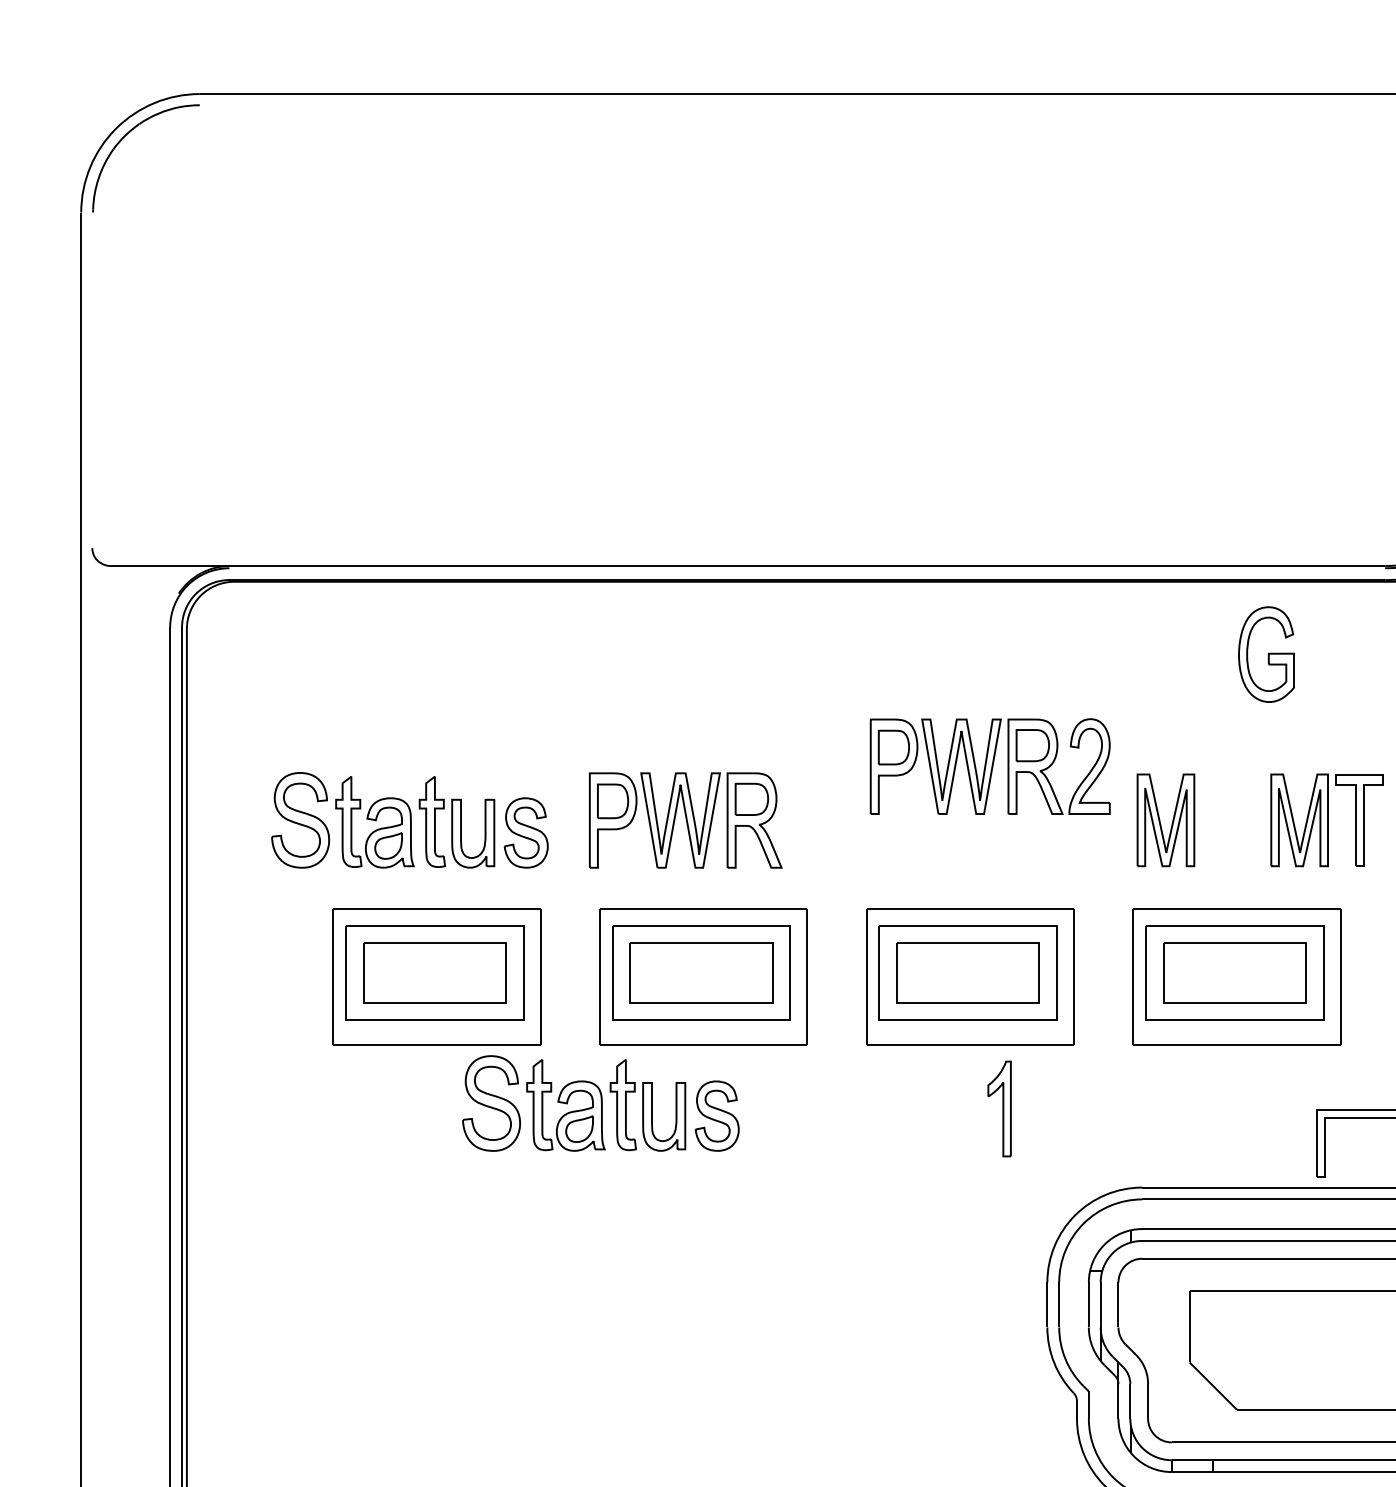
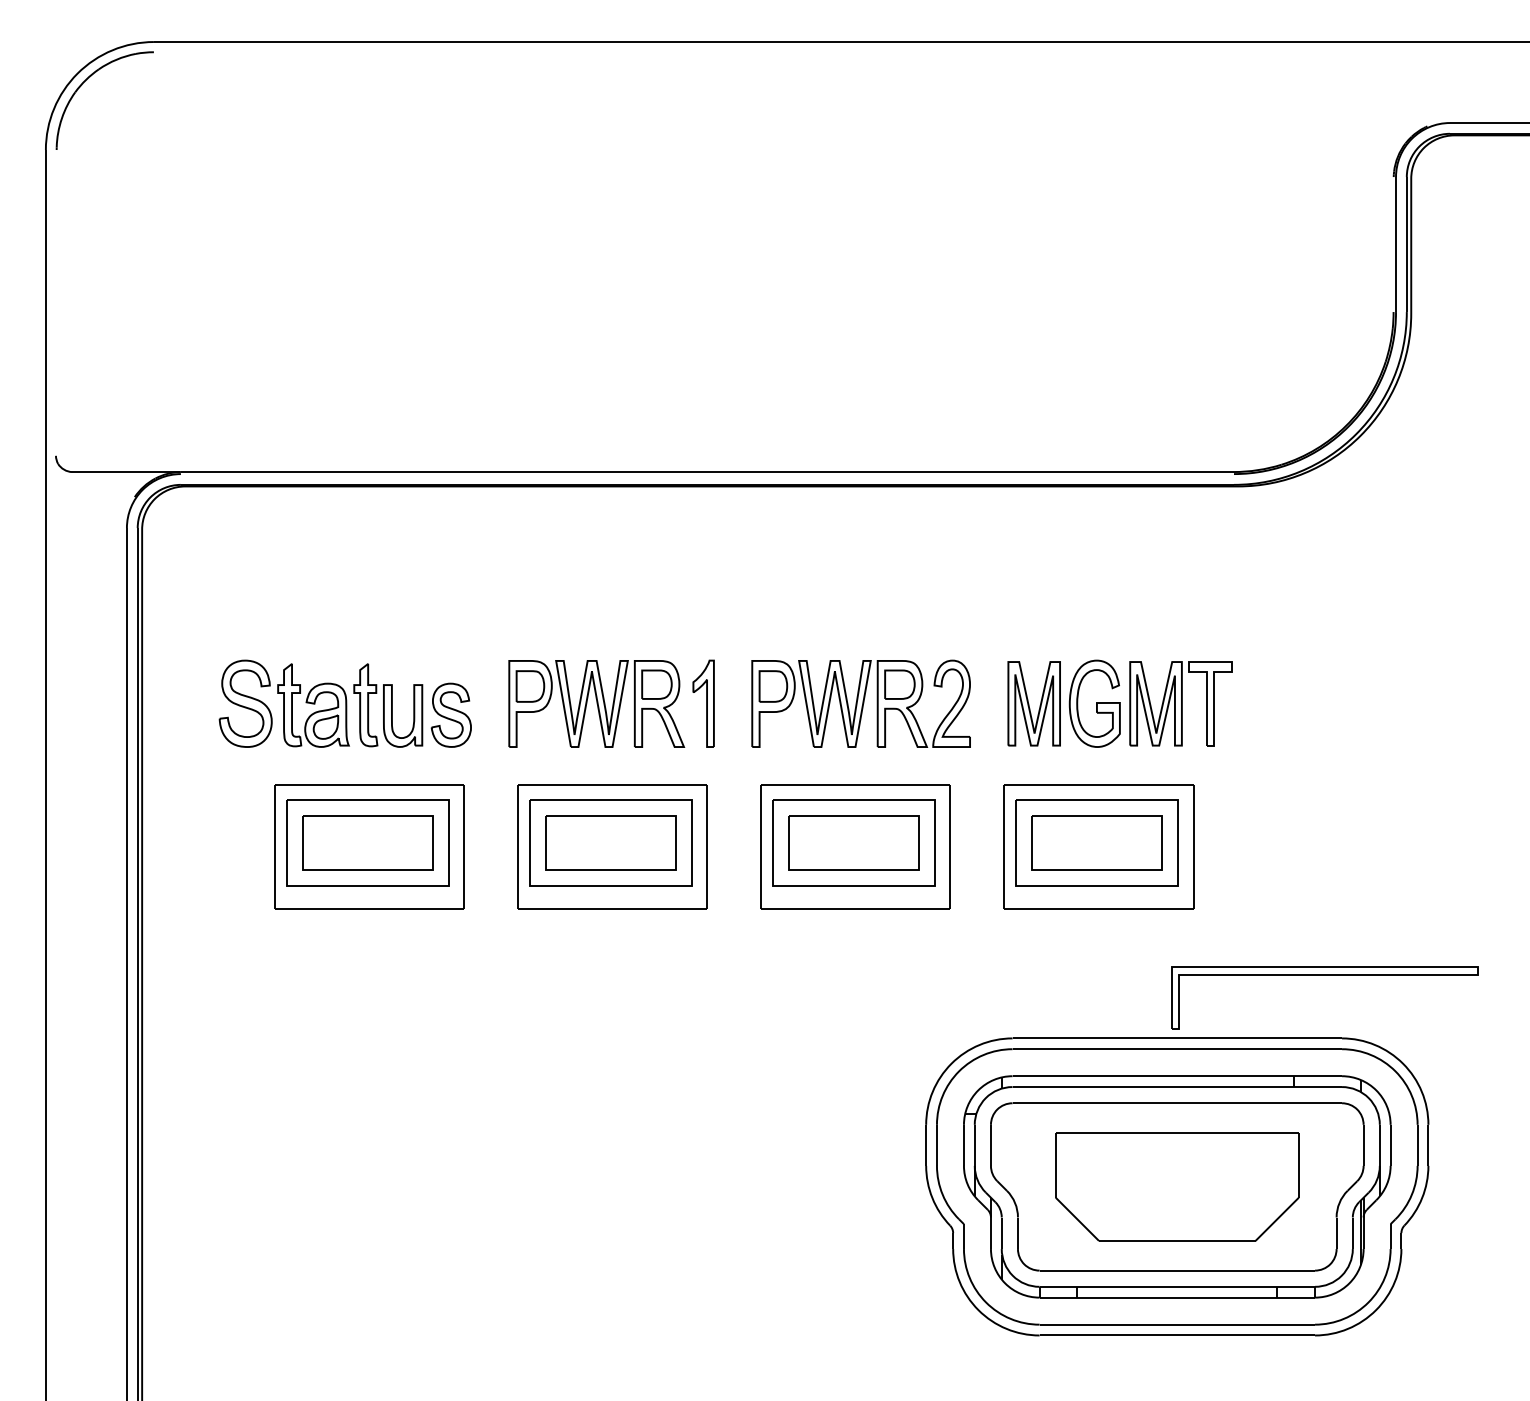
part: (1266, 654) -> (1094, 703), moved
part: (989, 766) -> (860, 703), moved
part: (599, 1103) -> (518, 961), removed
part: (999, 1108) -> (703, 703), moved

